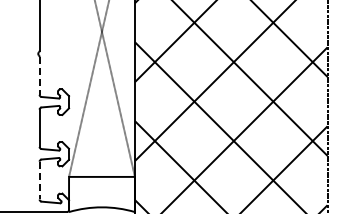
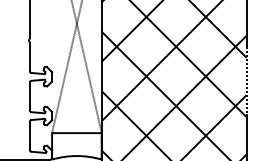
line: (39, 75) -> (29, 56), dashed -> solid
line: (39, 180) -> (29, 135), dashed -> solid

